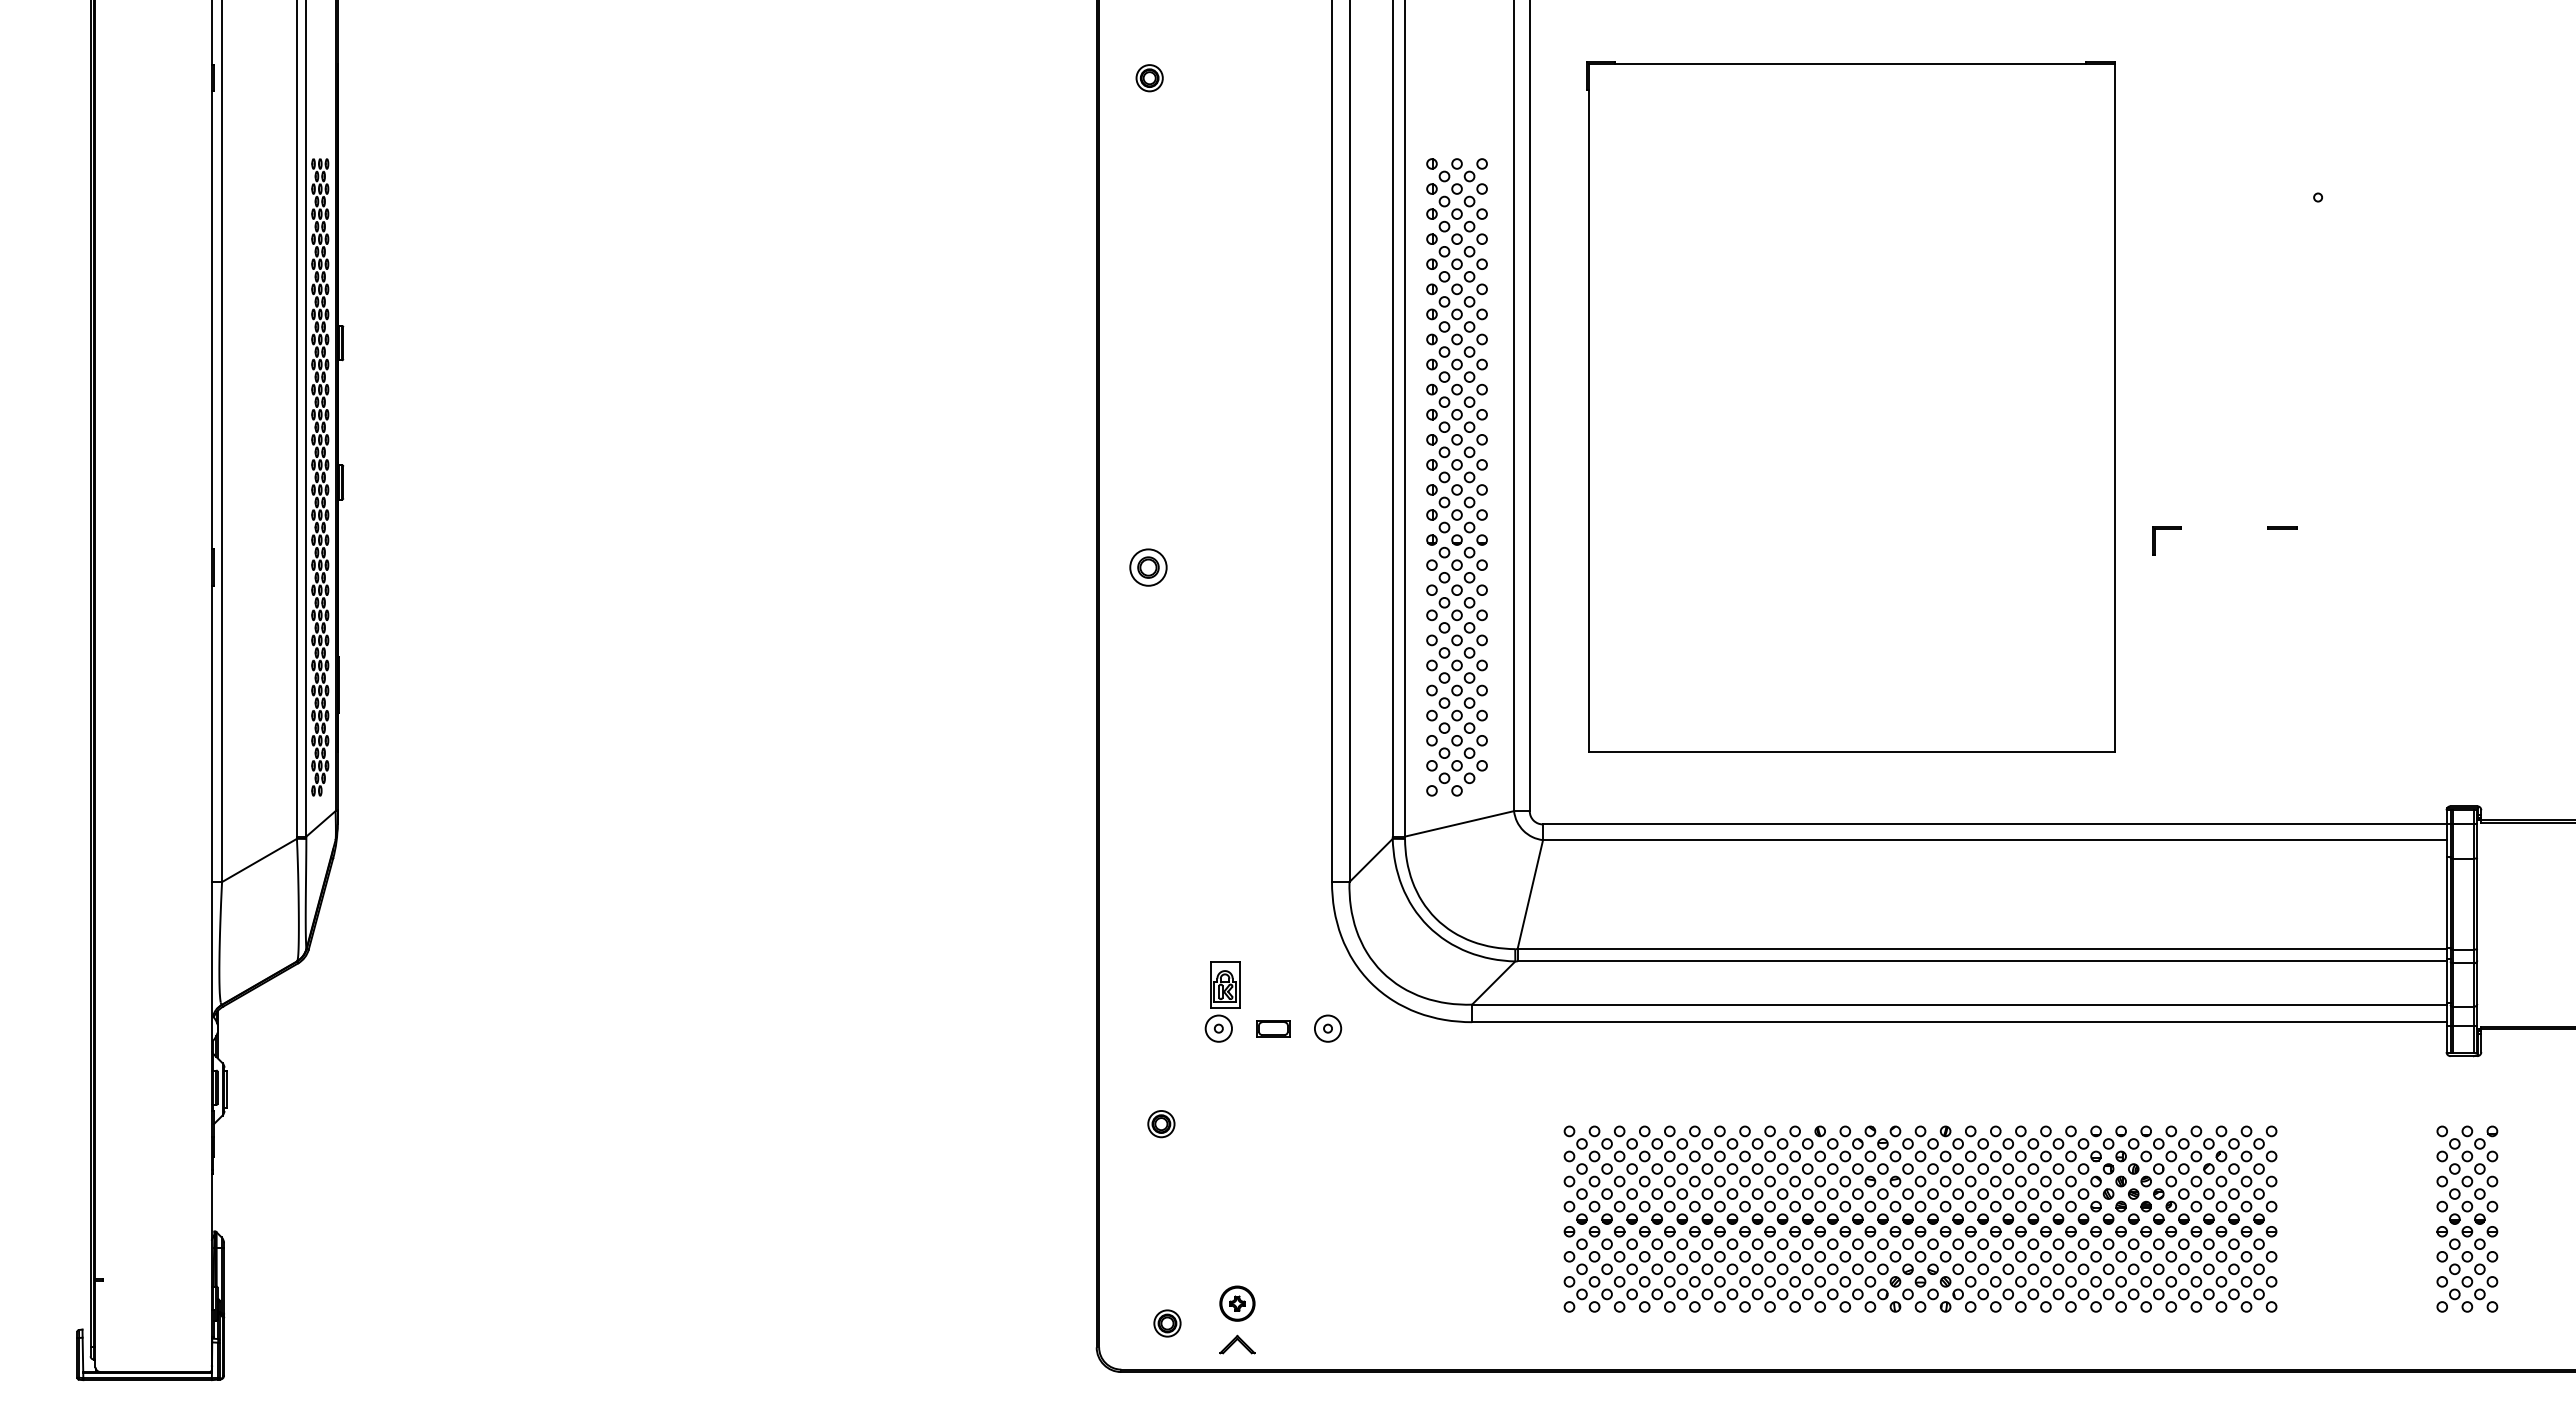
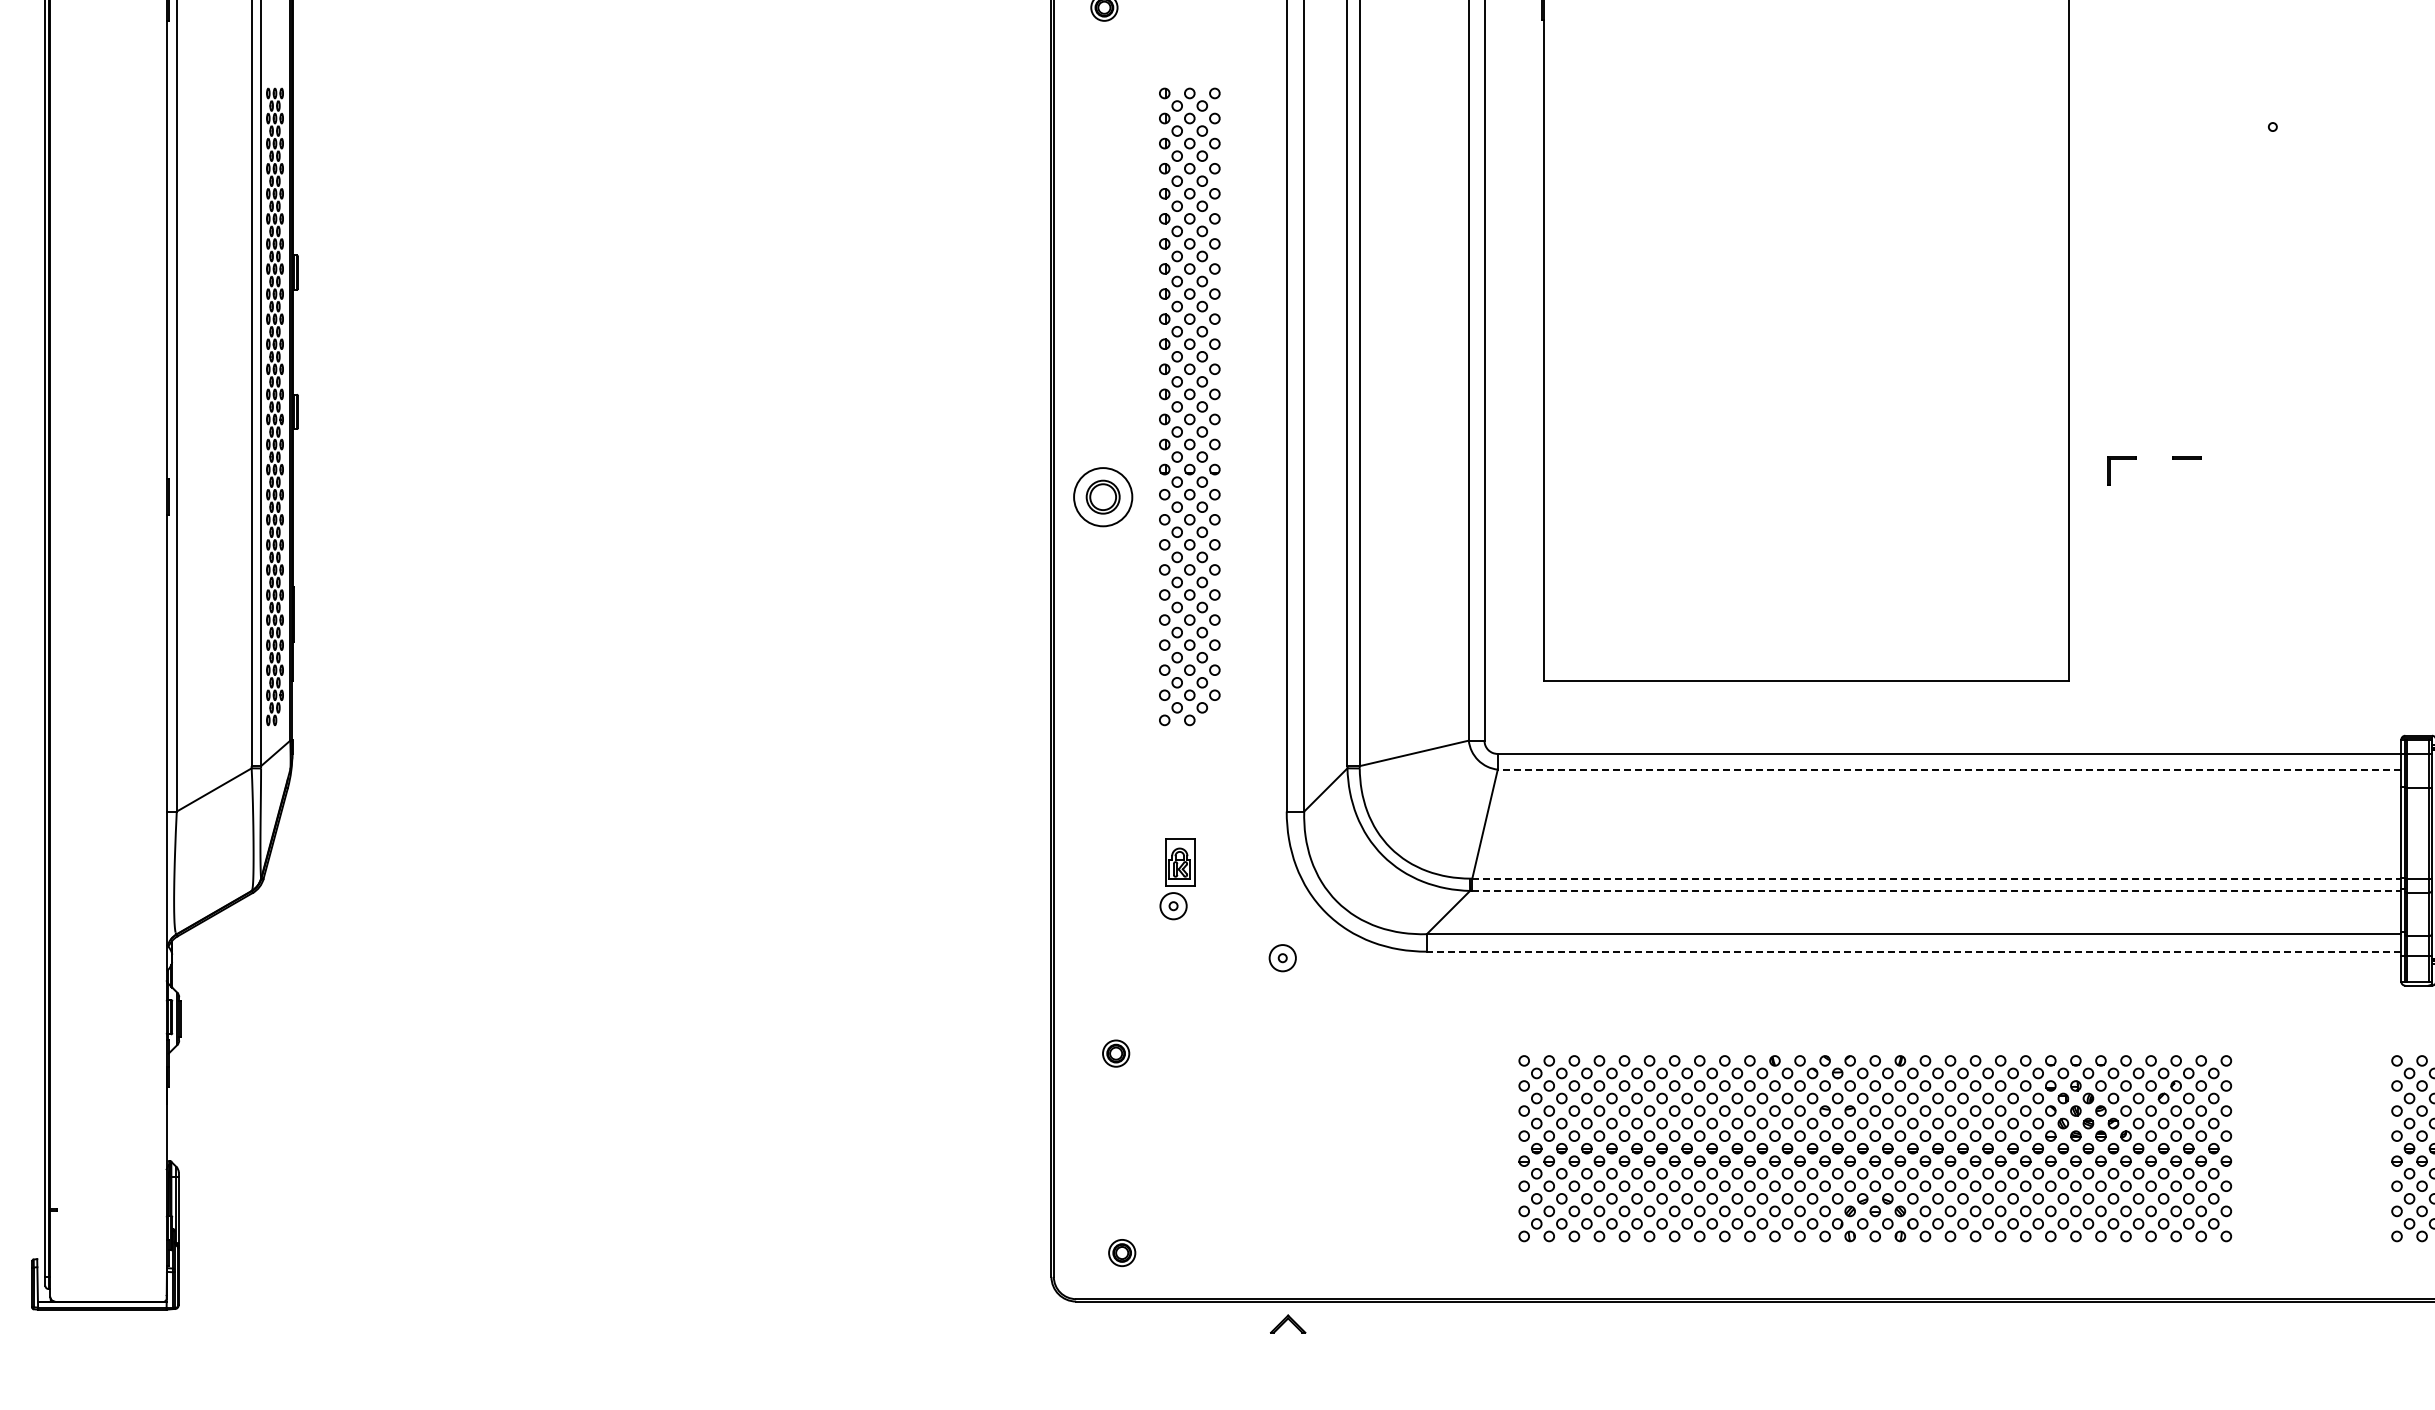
part: (1456, 477) -> (1189, 407), moved
line: (2282, 527) -> (2187, 457), moved
part: (1148, 567) -> (1103, 497), size x1.6
line: (1994, 840) -> (1949, 770), solid -> dashed
line: (1982, 949) -> (1937, 879), solid -> dashed
line: (1982, 961) -> (1937, 891), solid -> dashed
part: (1222, 1001) -> (1177, 879), moved
line: (1958, 1022) -> (1913, 952), solid -> dashed
part: (1273, 1028) -> (1228, 958), removed
part: (1237, 1303) -> (1192, 1233), removed
part: (1237, 1344) -> (1288, 1324), moved

